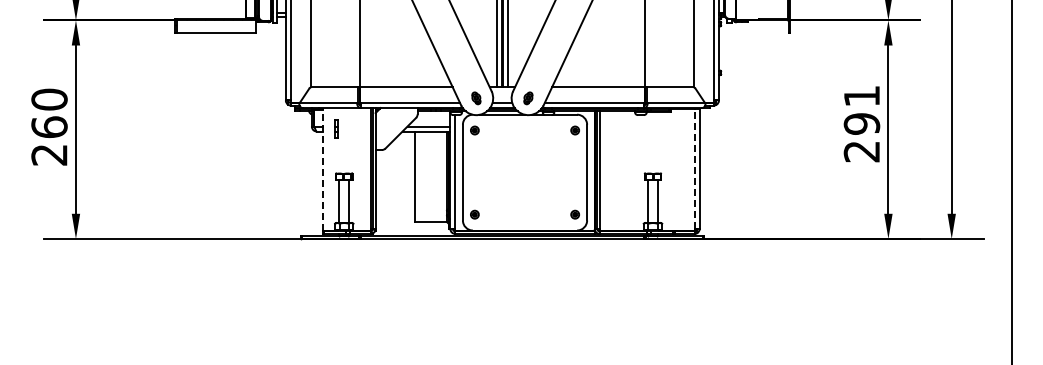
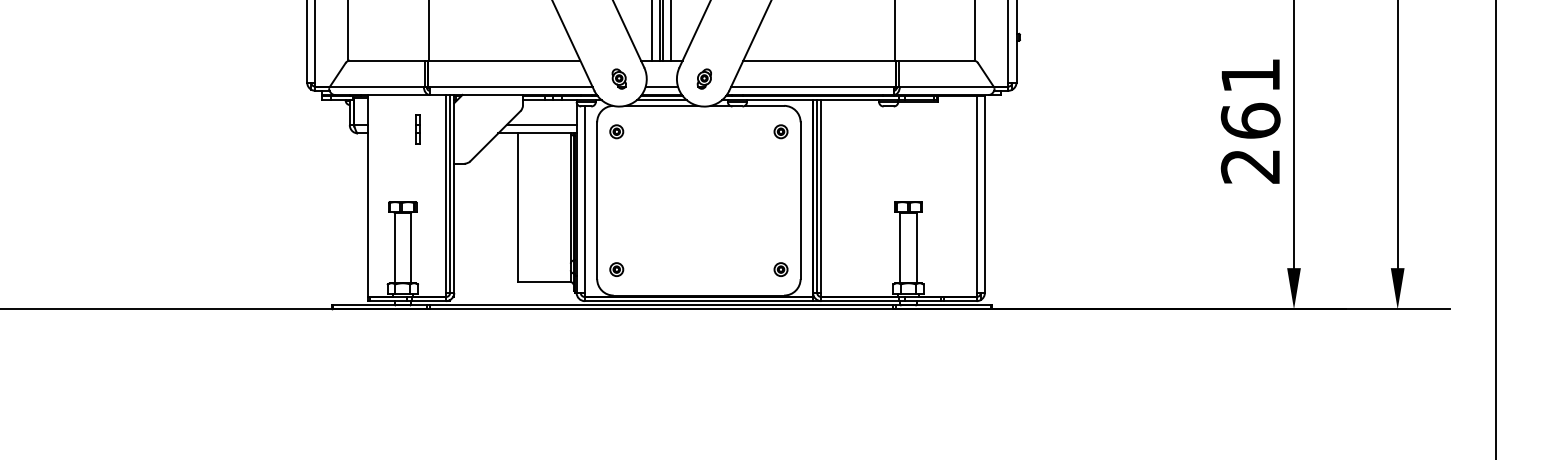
text: (861, 123) -> (1249, 120), 291 -> 261
line: (336, 127) -> (417, 126), moved
line: (694, 168) -> (976, 193), dashed -> solid
line: (322, 169) -> (367, 195), dashed -> solid

